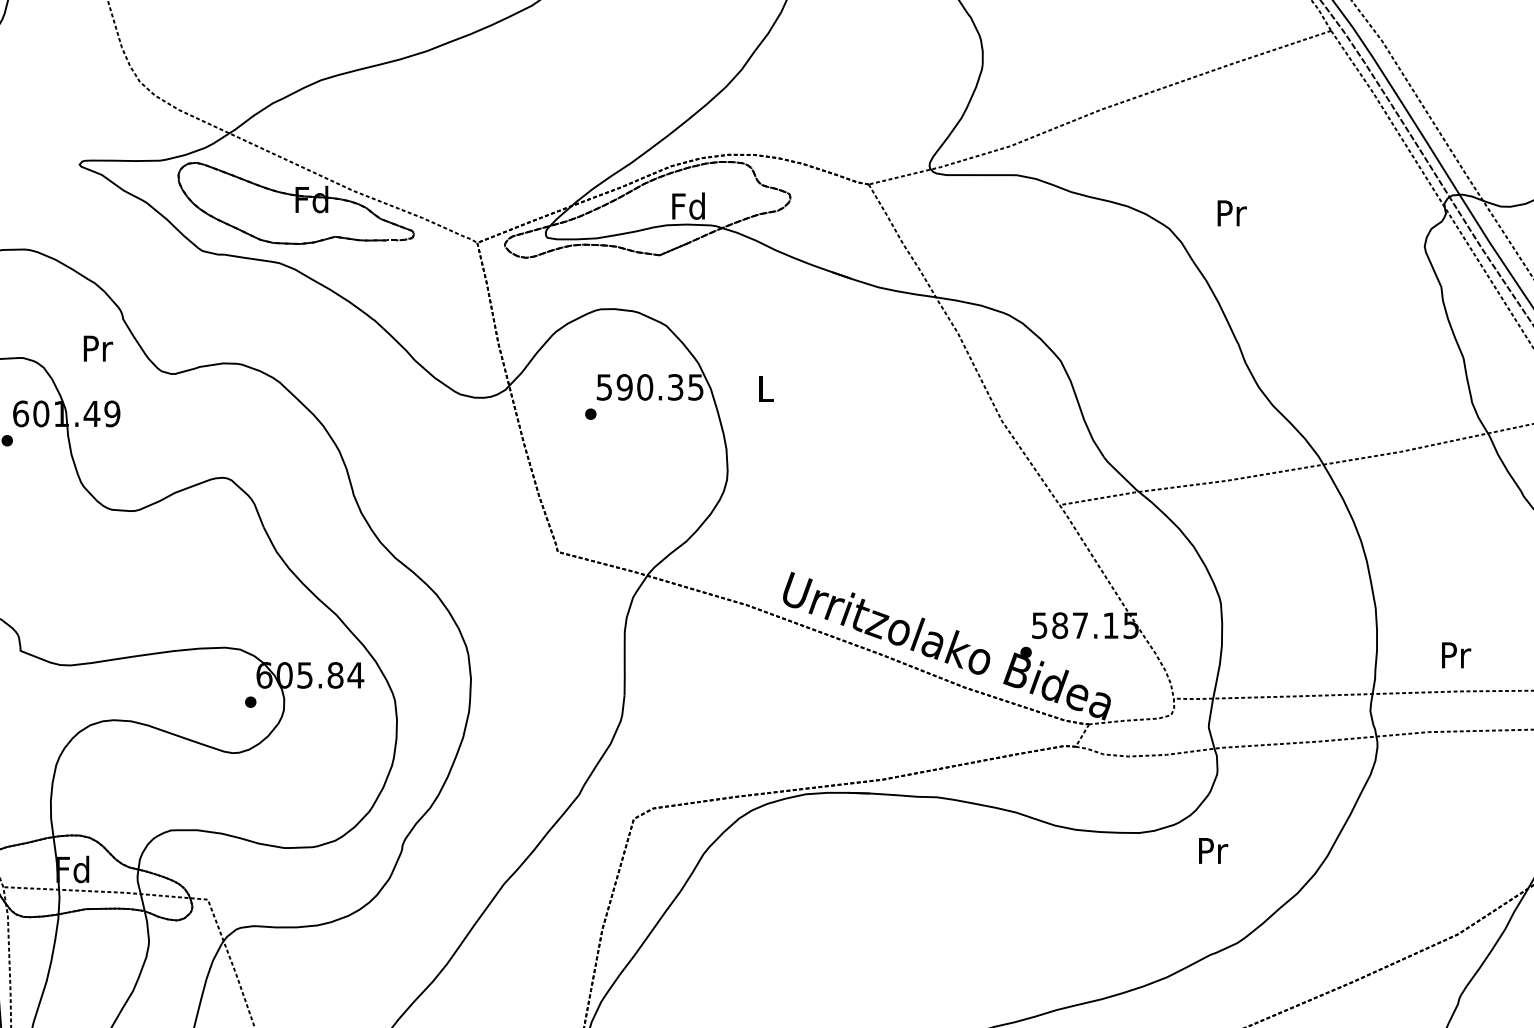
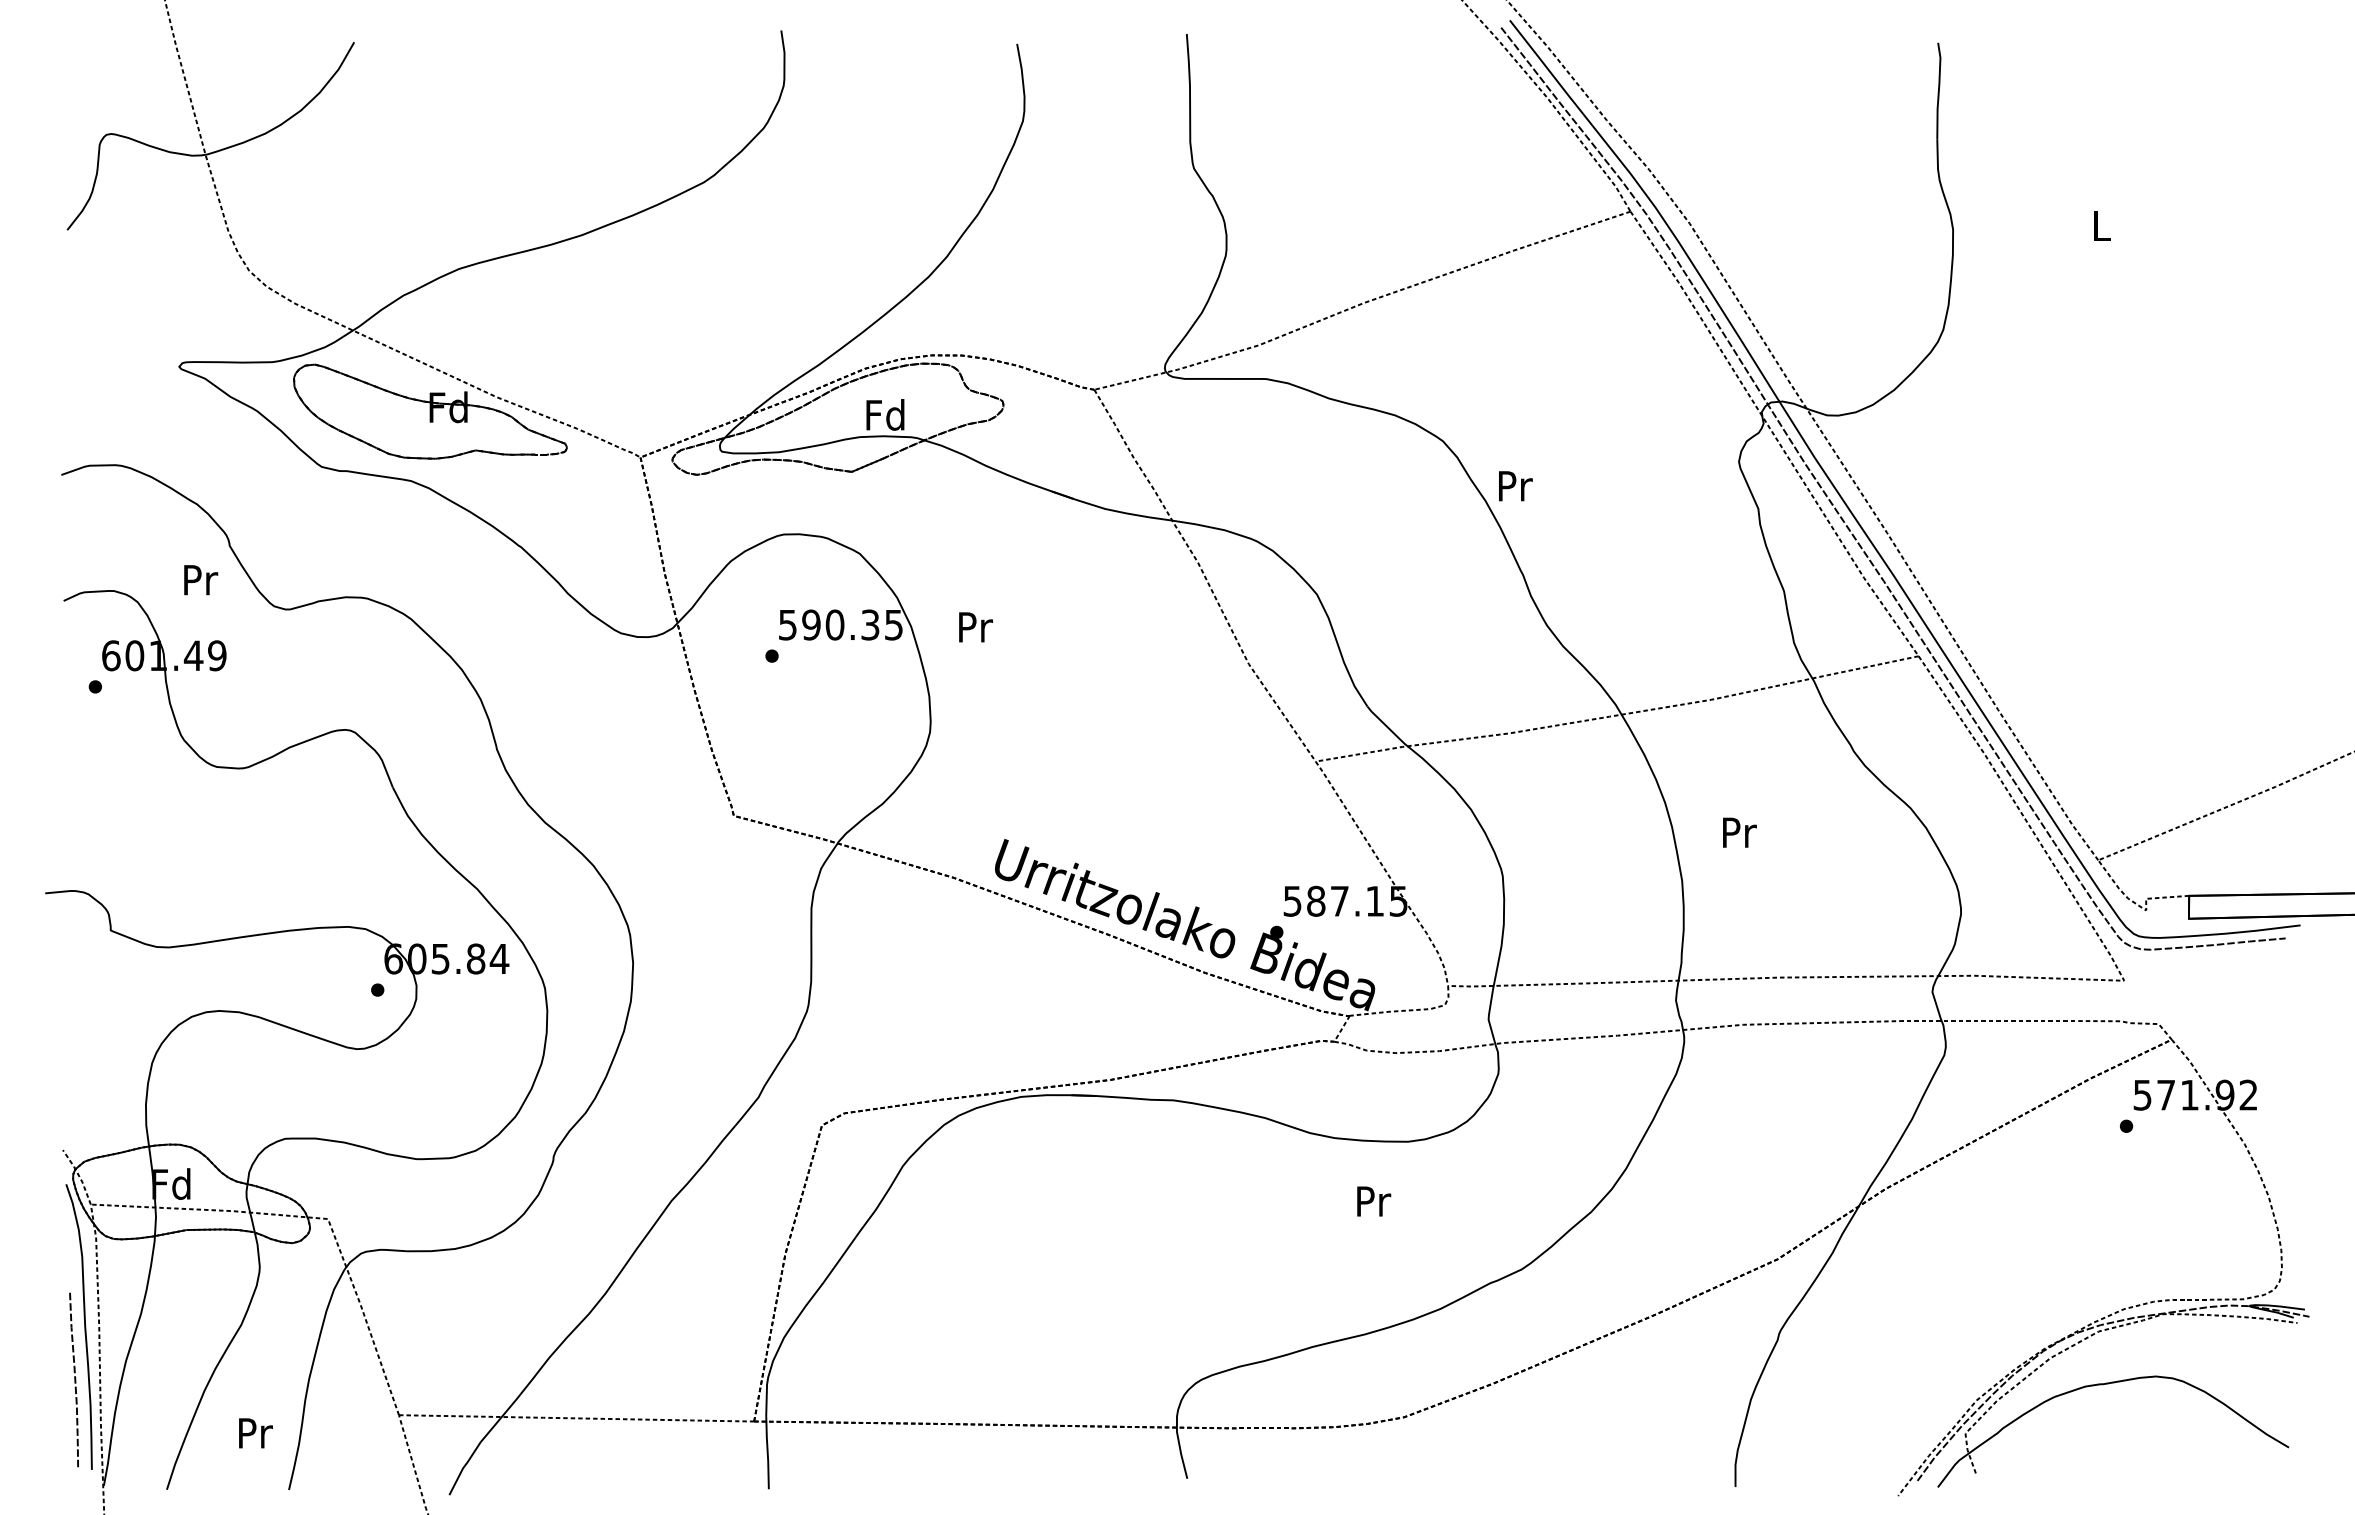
text: (1231, 213) -> (1515, 486), moved
text: (766, 389) -> (975, 627), L -> Pr
text: (1456, 655) -> (1739, 832), moved
text: (1213, 850) -> (1374, 1201), moved

